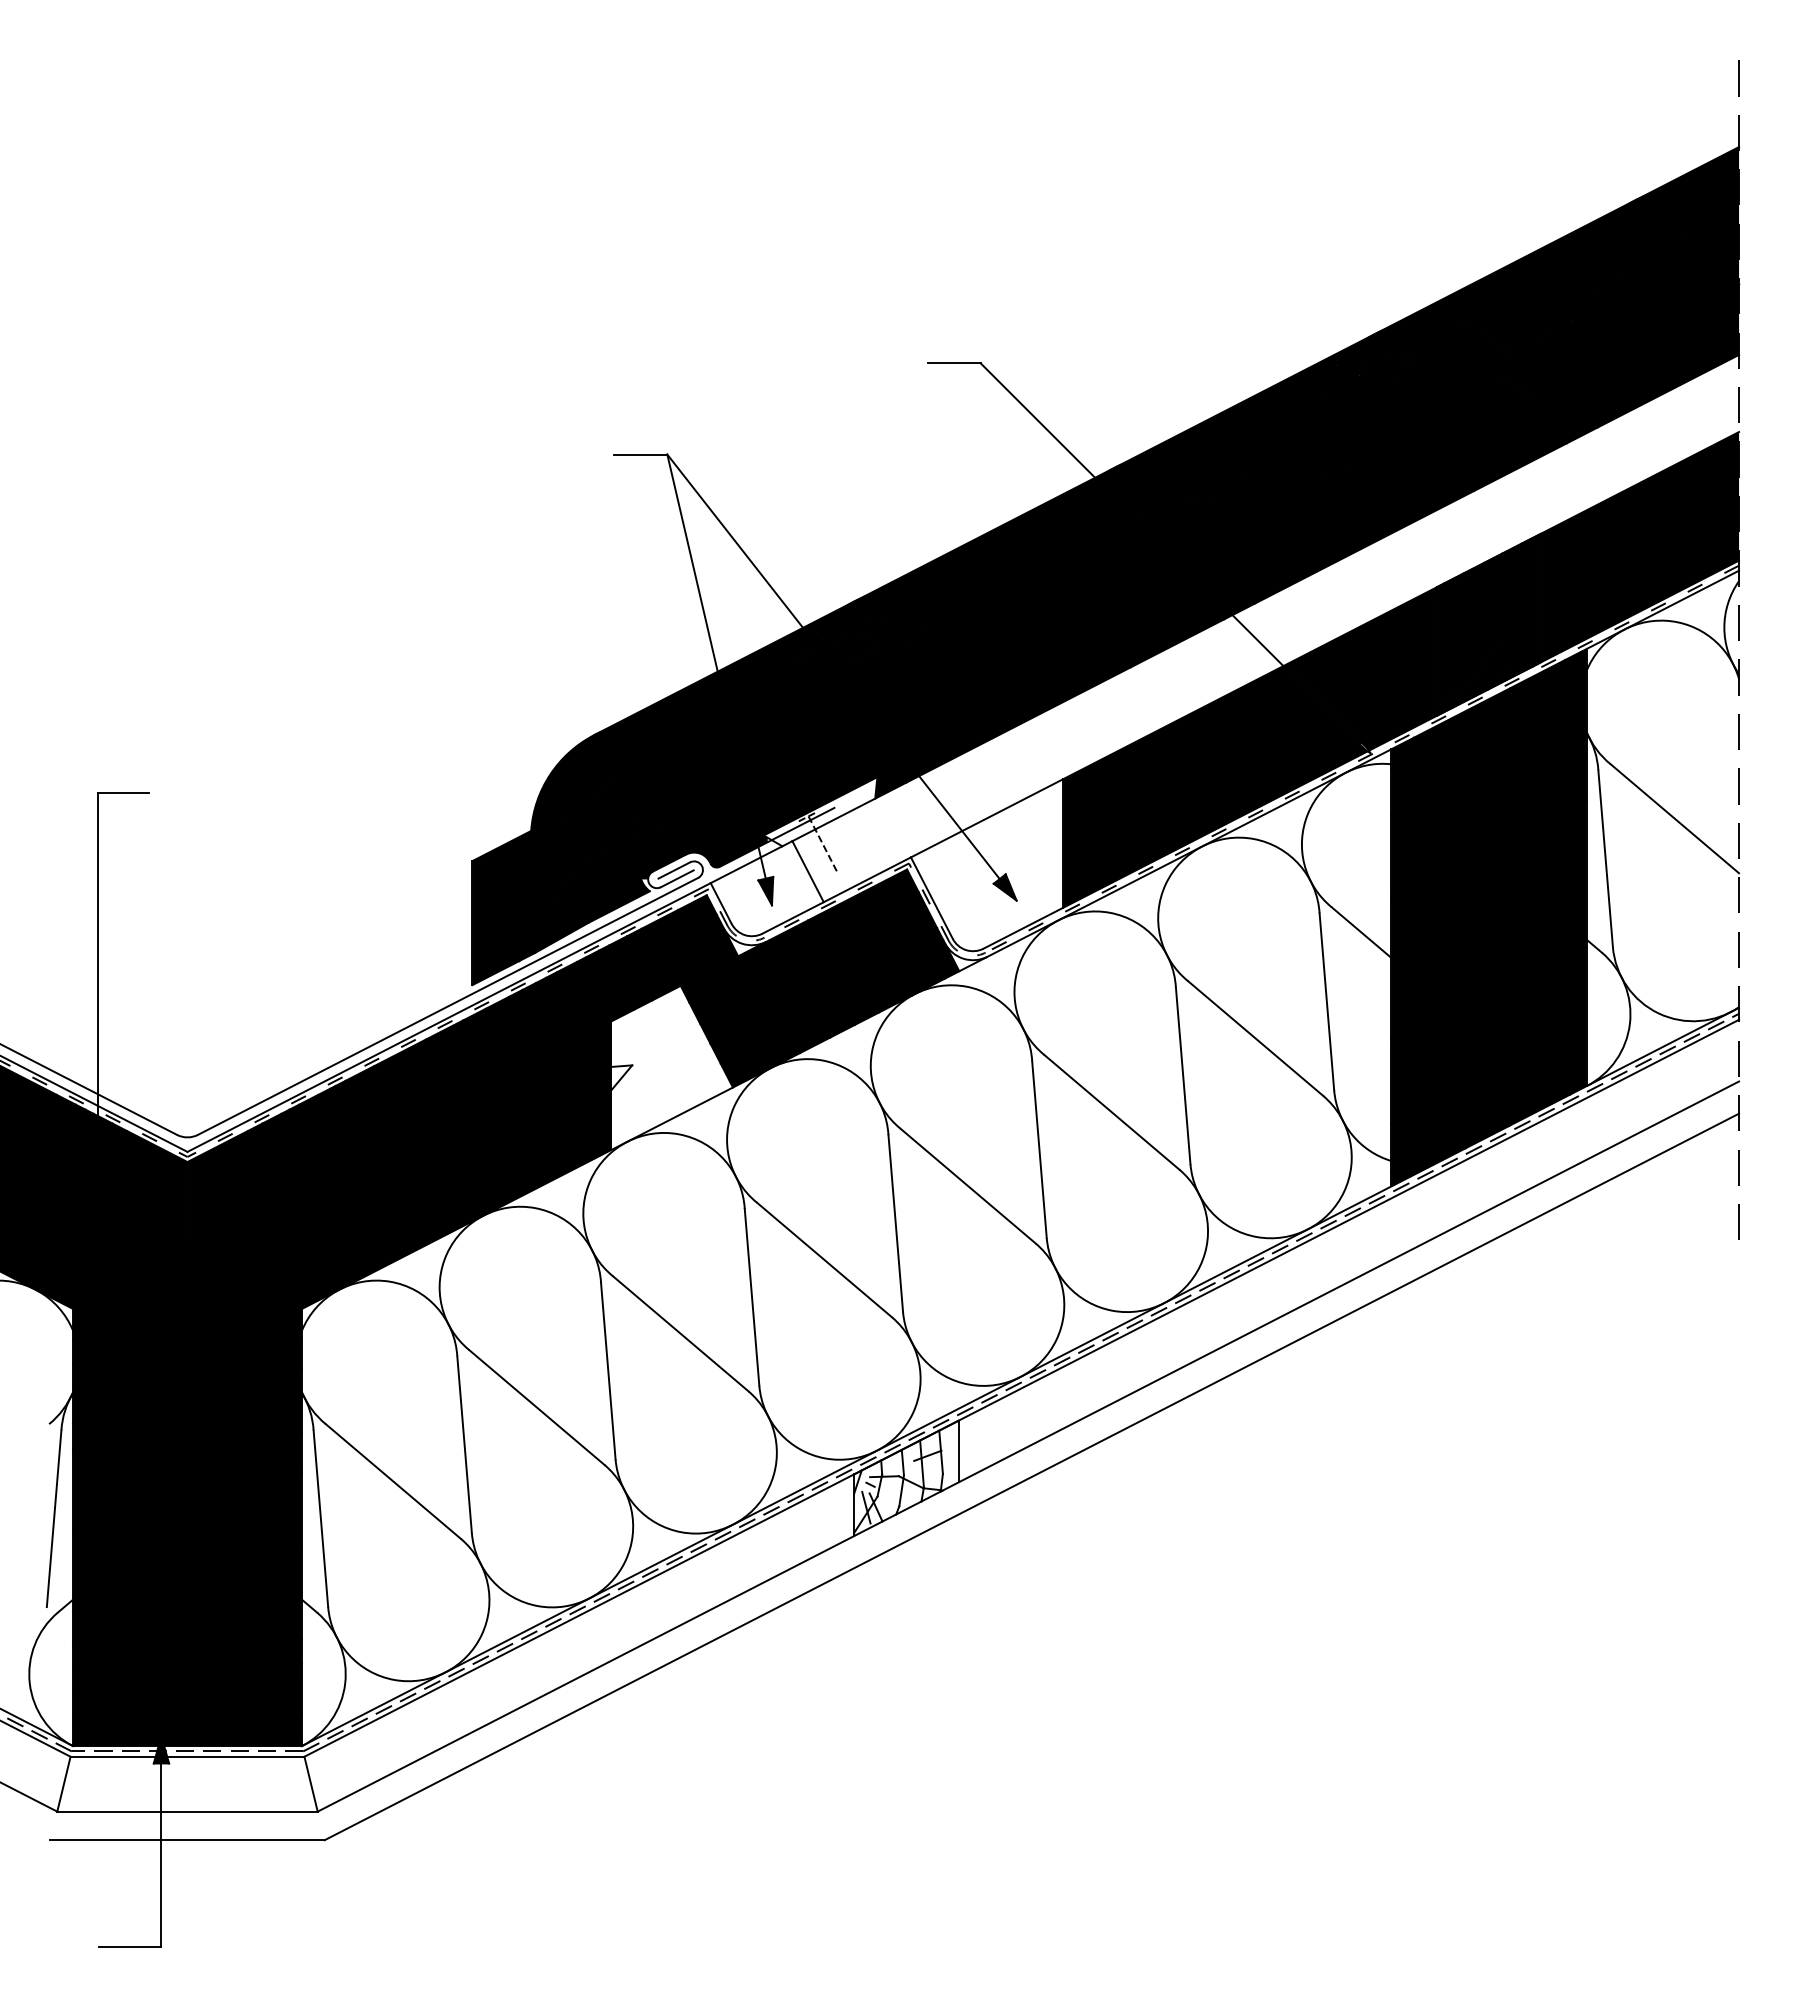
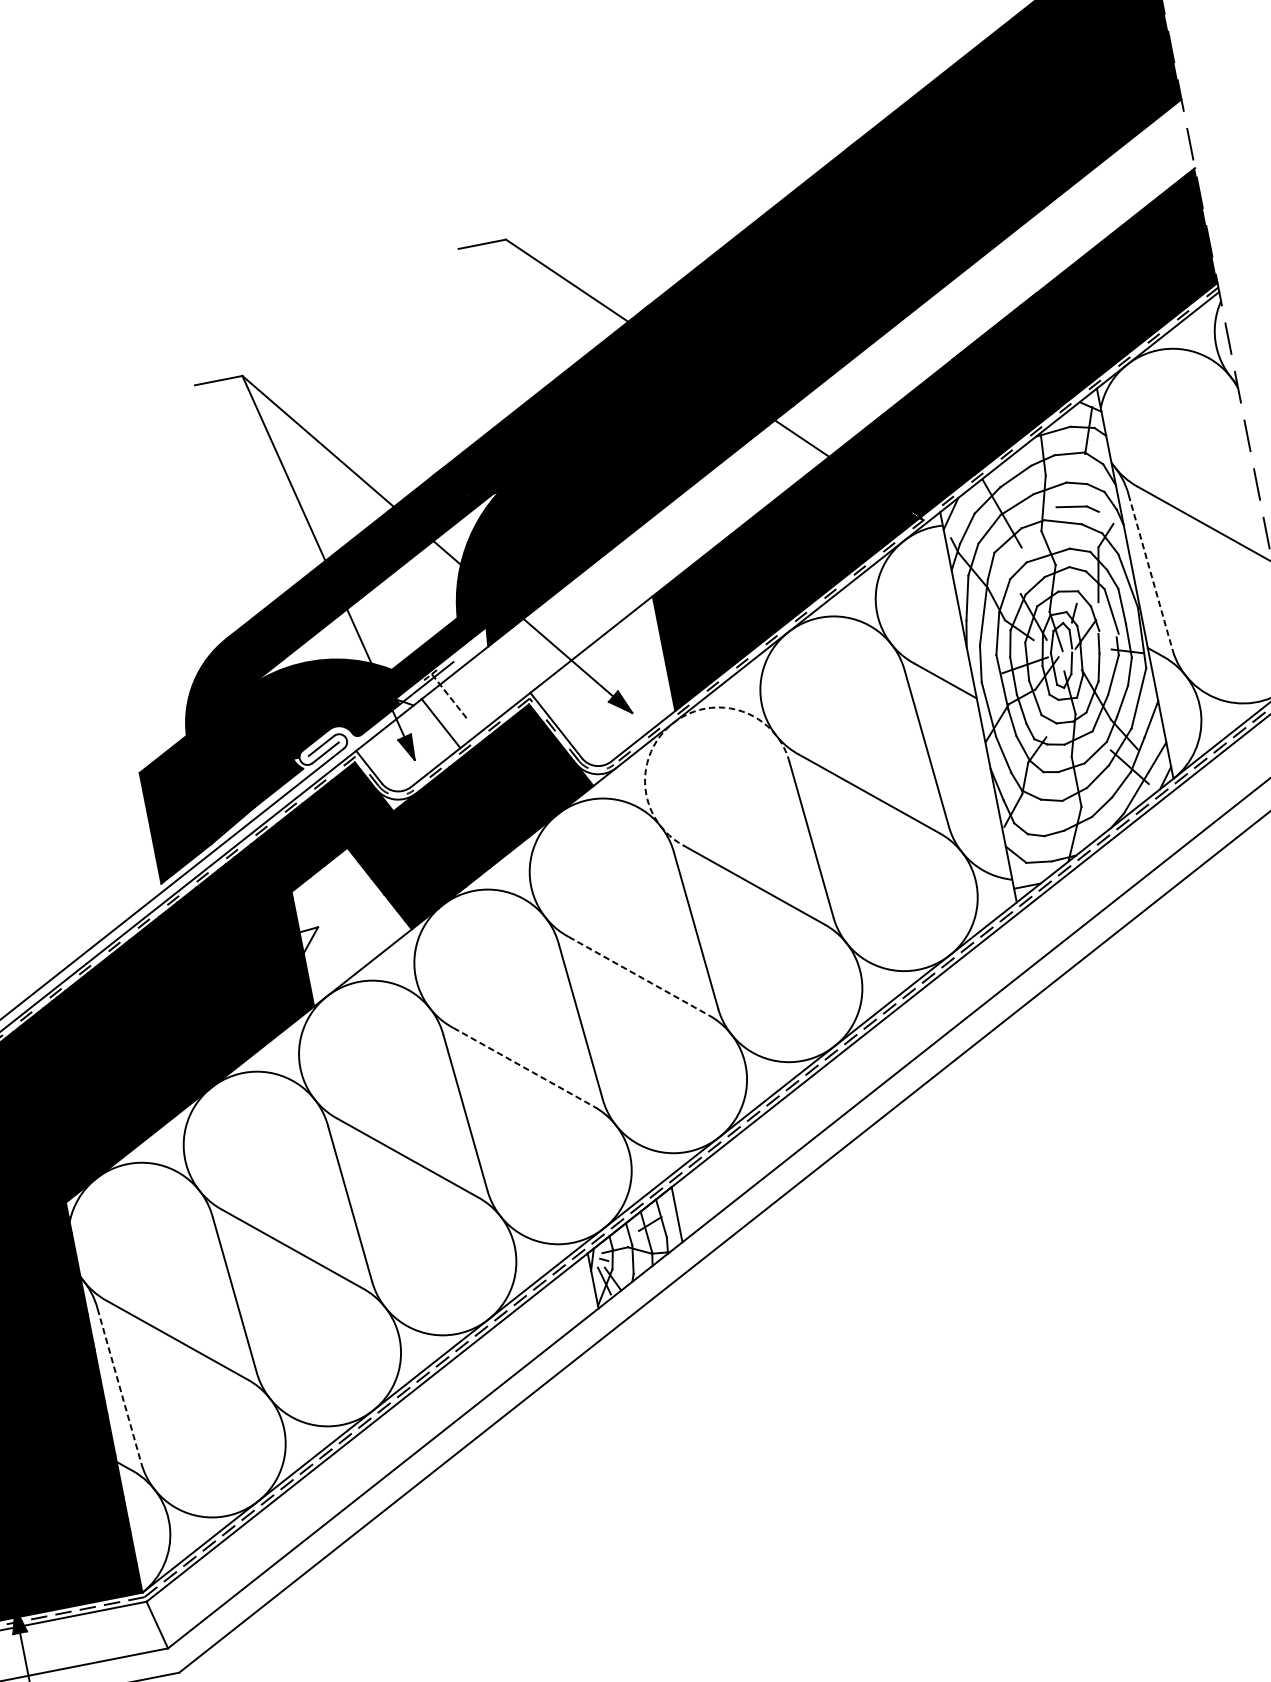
fill: (762, 718) -> (373, 594), removed
line: (1605, 858) -> (1150, 572), solid -> dashed
fill: (1488, 917) -> (1056, 645), removed
arc: (1058, 920) -> (673, 723), solid -> dashed
line: (968, 1186) -> (639, 976), solid -> dashed
line: (824, 1260) -> (523, 1067), solid -> dashed
line: (320, 1518) -> (119, 1386), solid -> dashed

